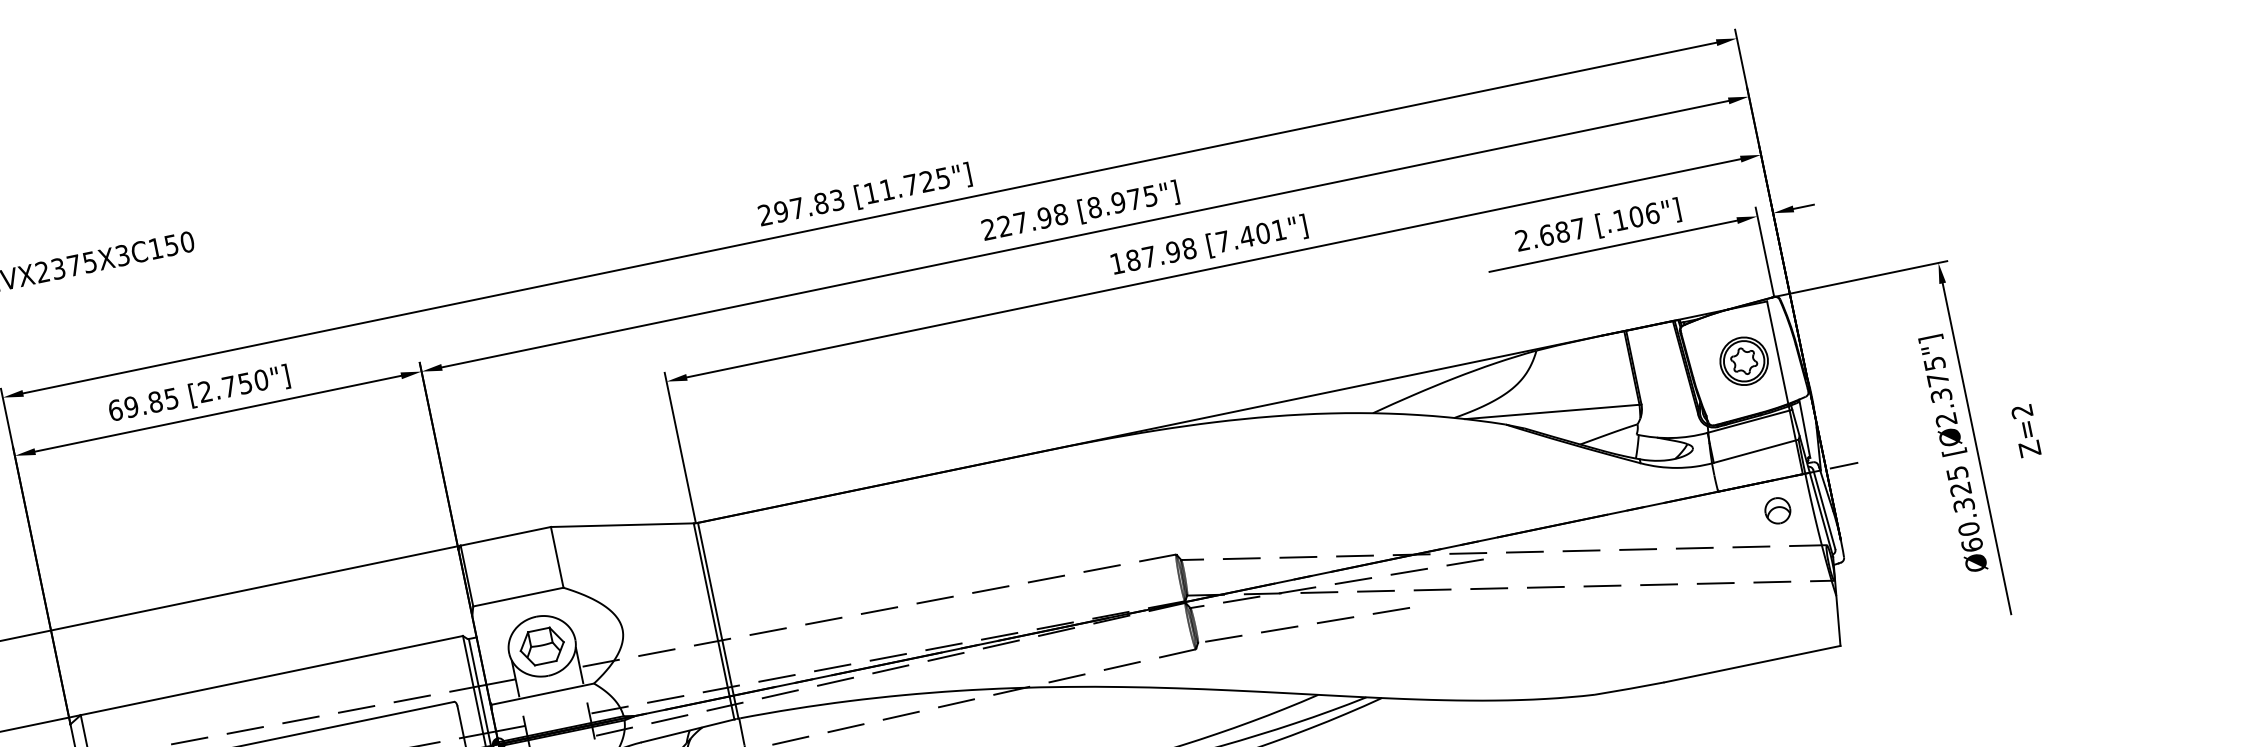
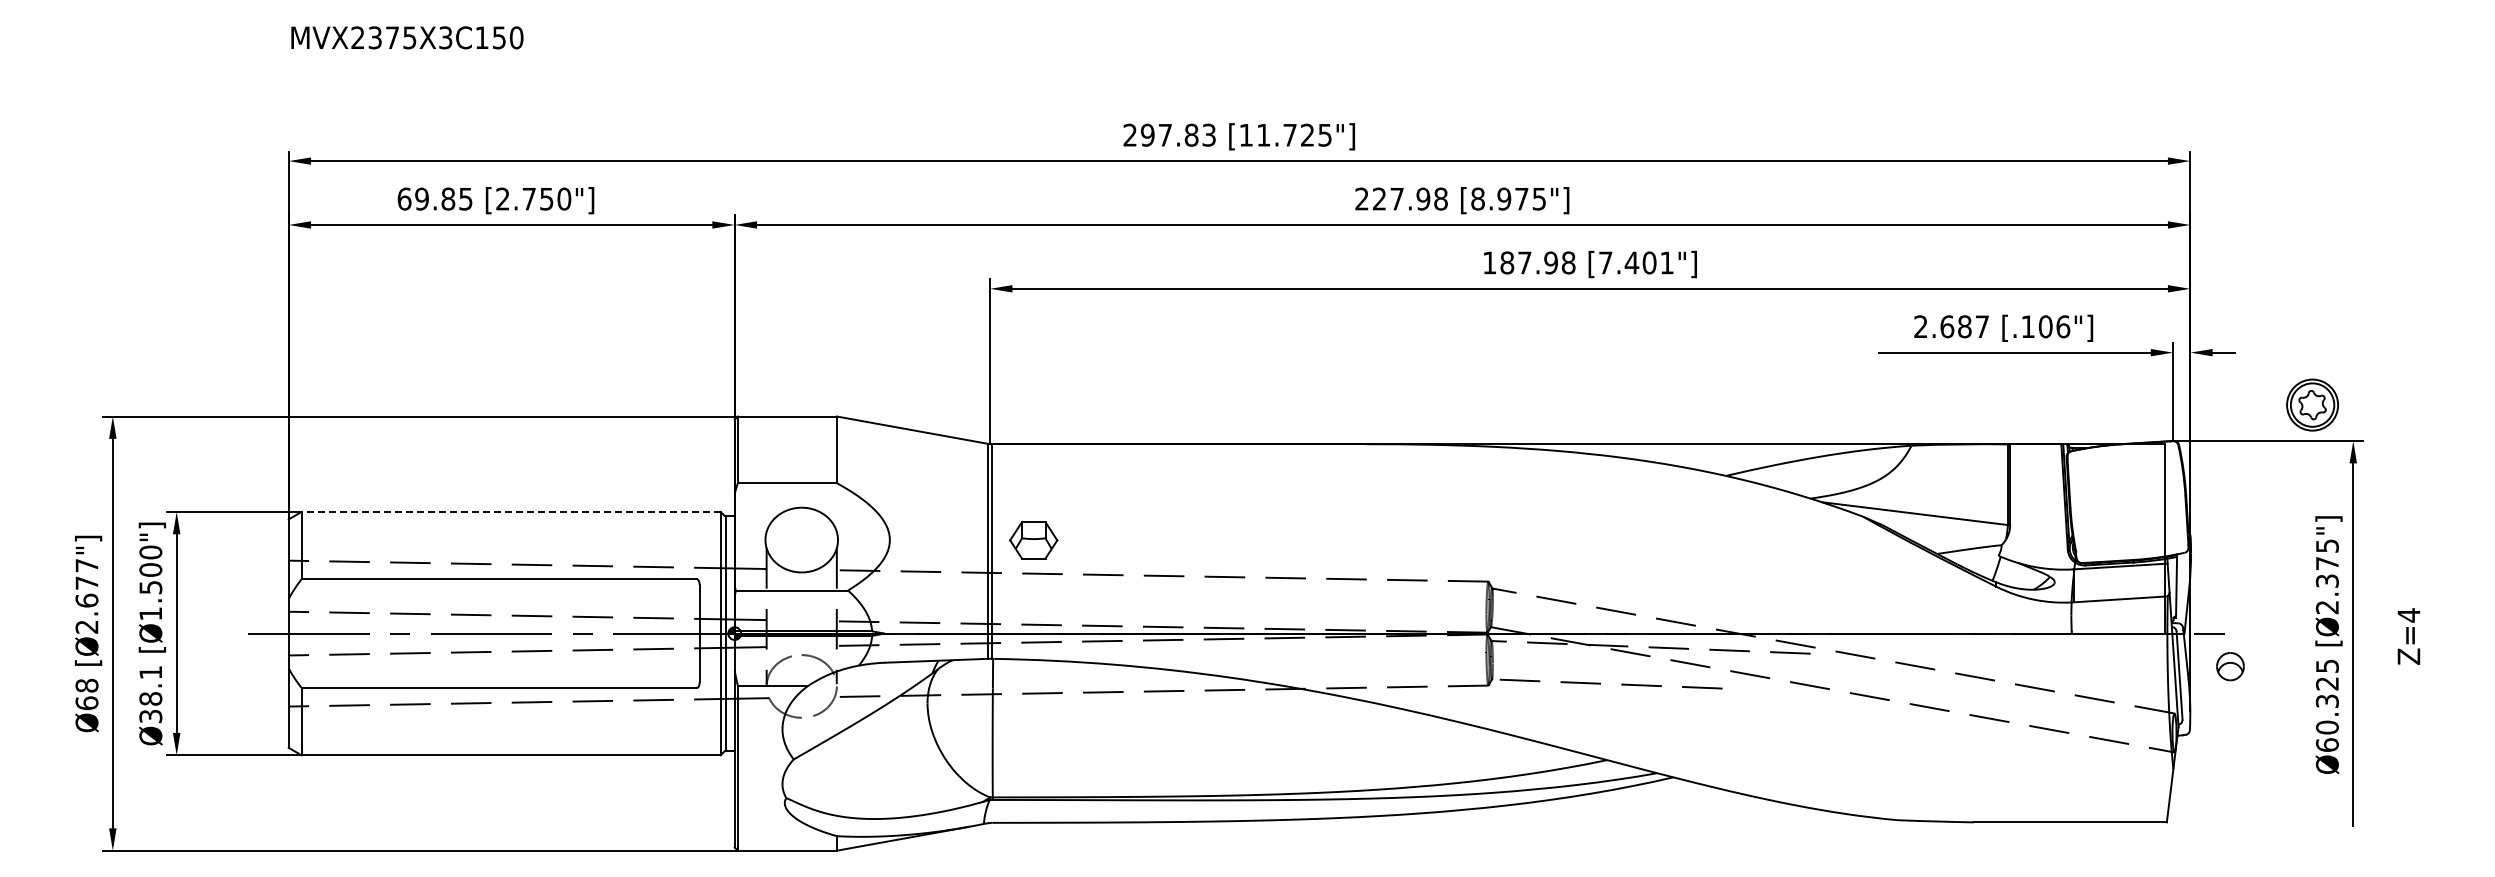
part: (1743, 360) -> (2312, 404), moved
text: (2021, 411) -> (2408, 615), Z=2 -> Z=4
part: (1777, 510) -> (2230, 666), moved
part: (542, 646) -> (1033, 540), moved
line: (272, 675) -> (511, 511), solid -> dashed

